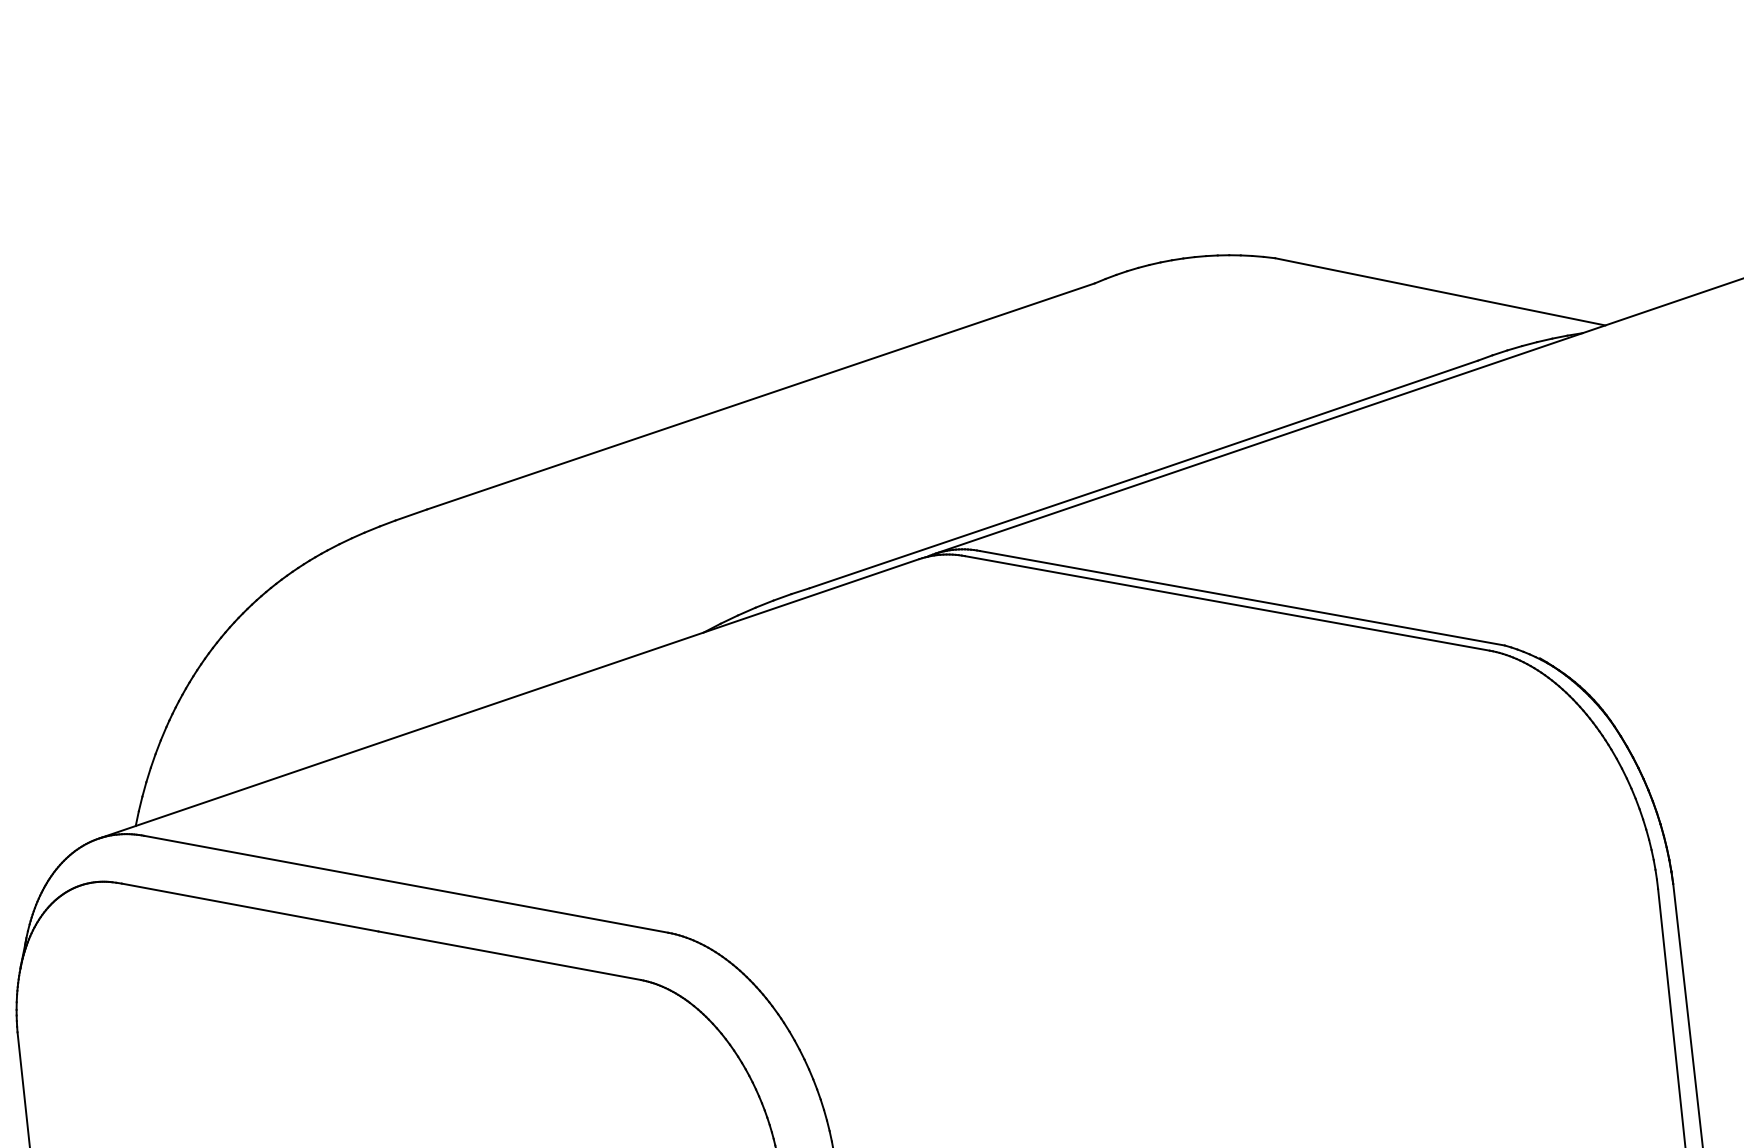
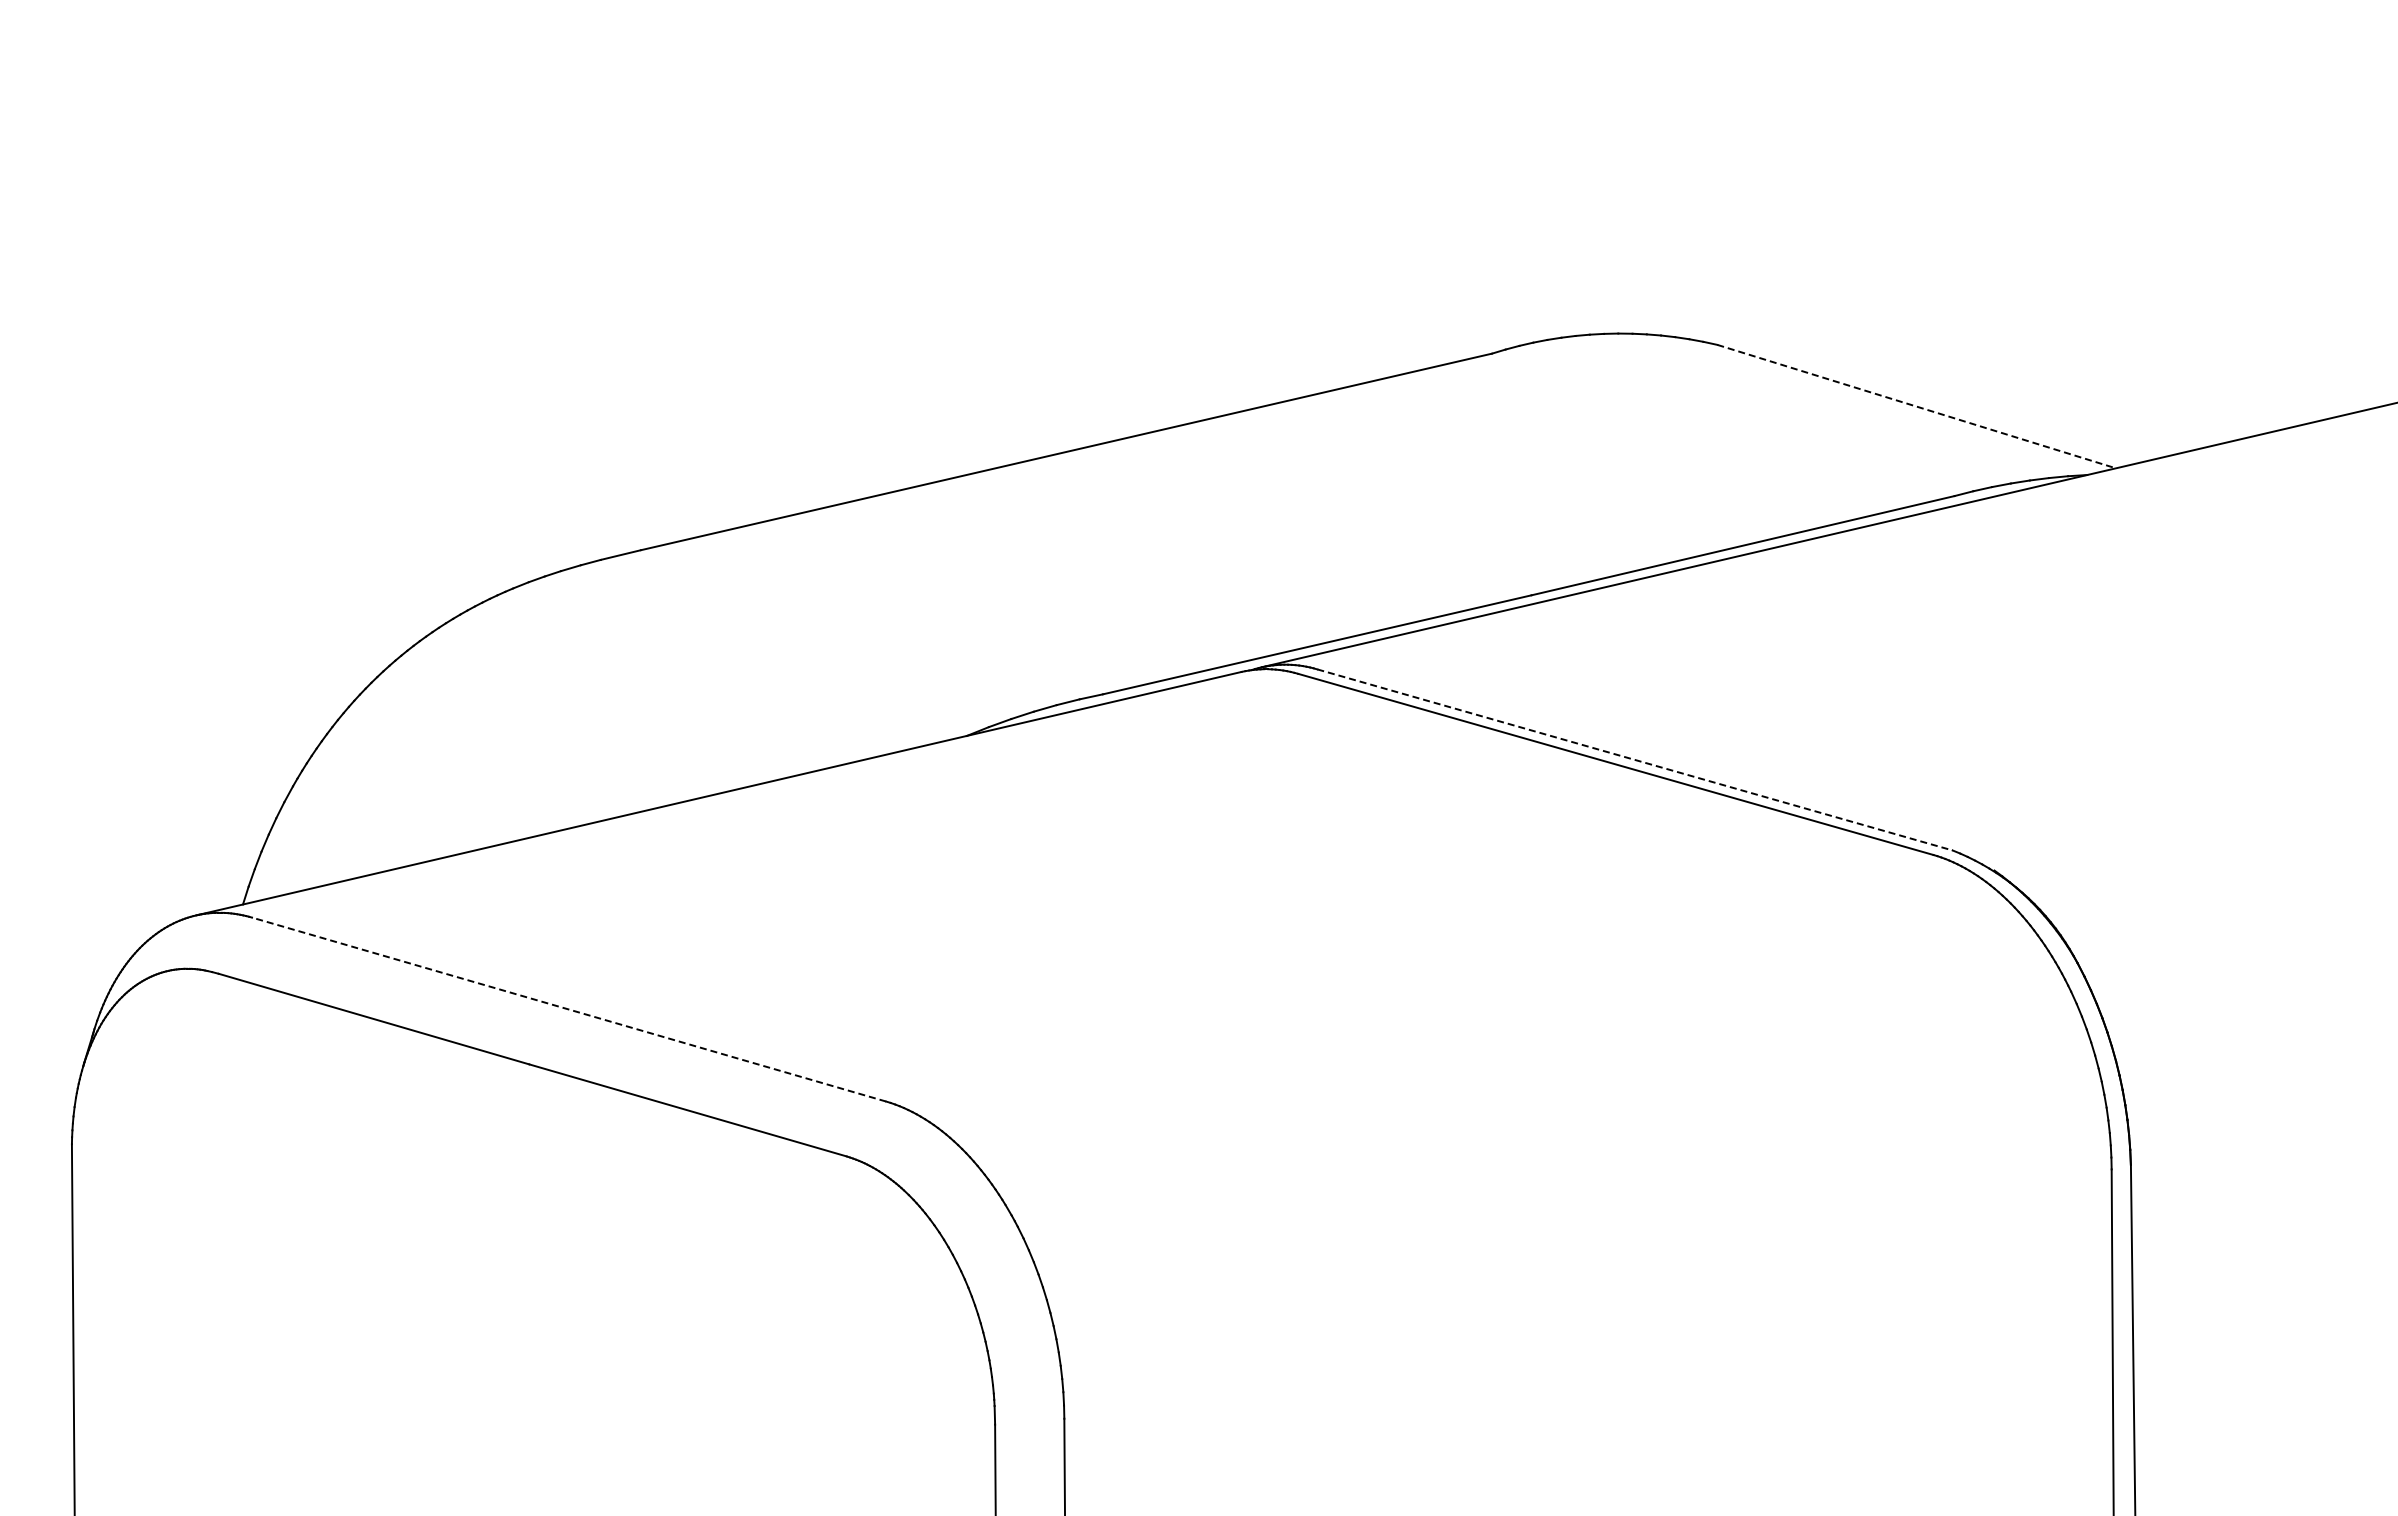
line: (1440, 291) -> (1916, 406), solid -> dashed
line: (1242, 598) -> (1635, 760), solid -> dashed
line: (405, 884) -> (568, 1009), solid -> dashed

